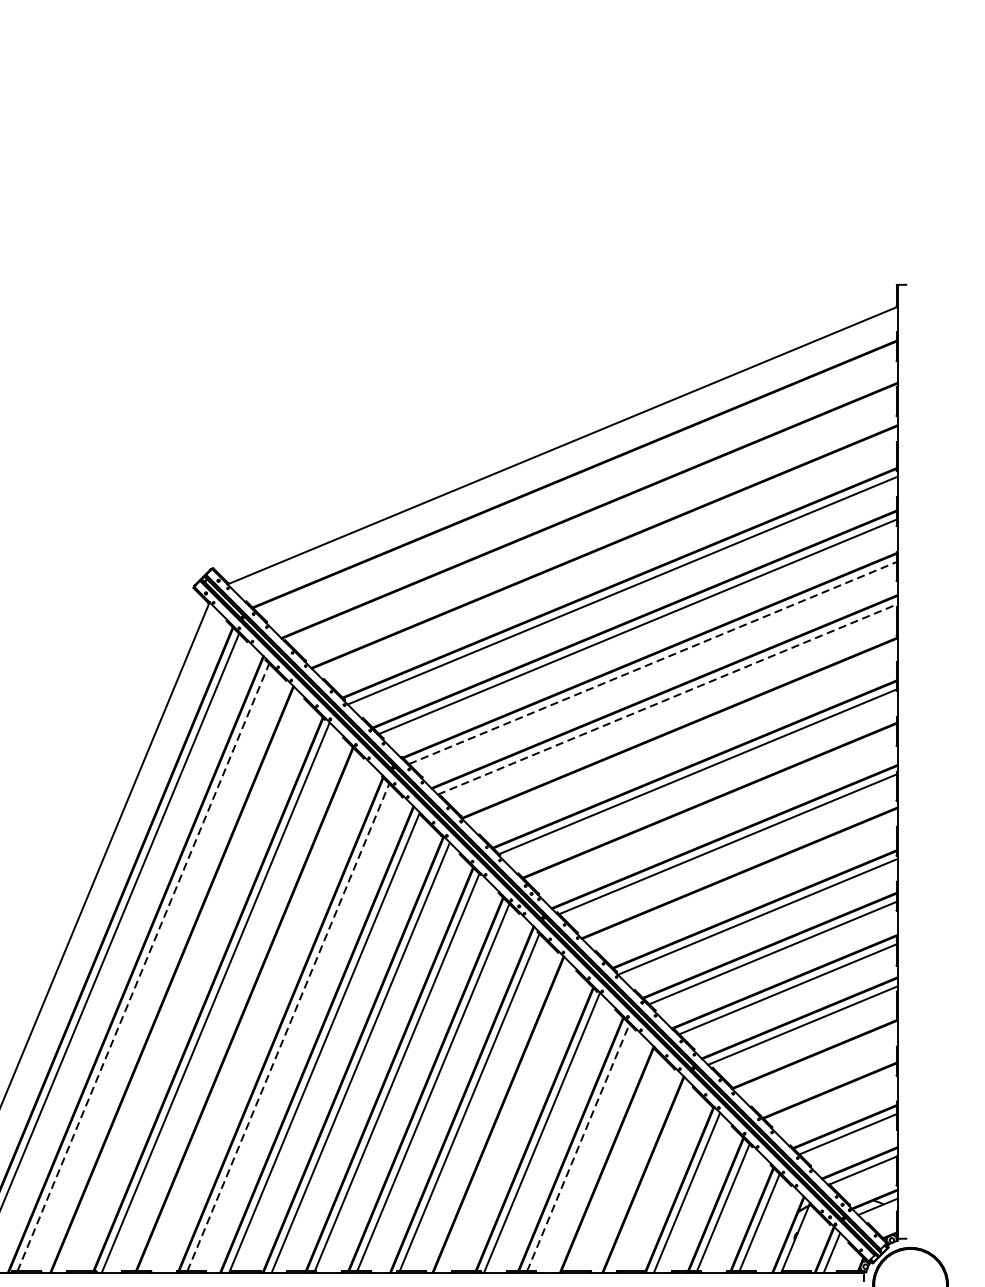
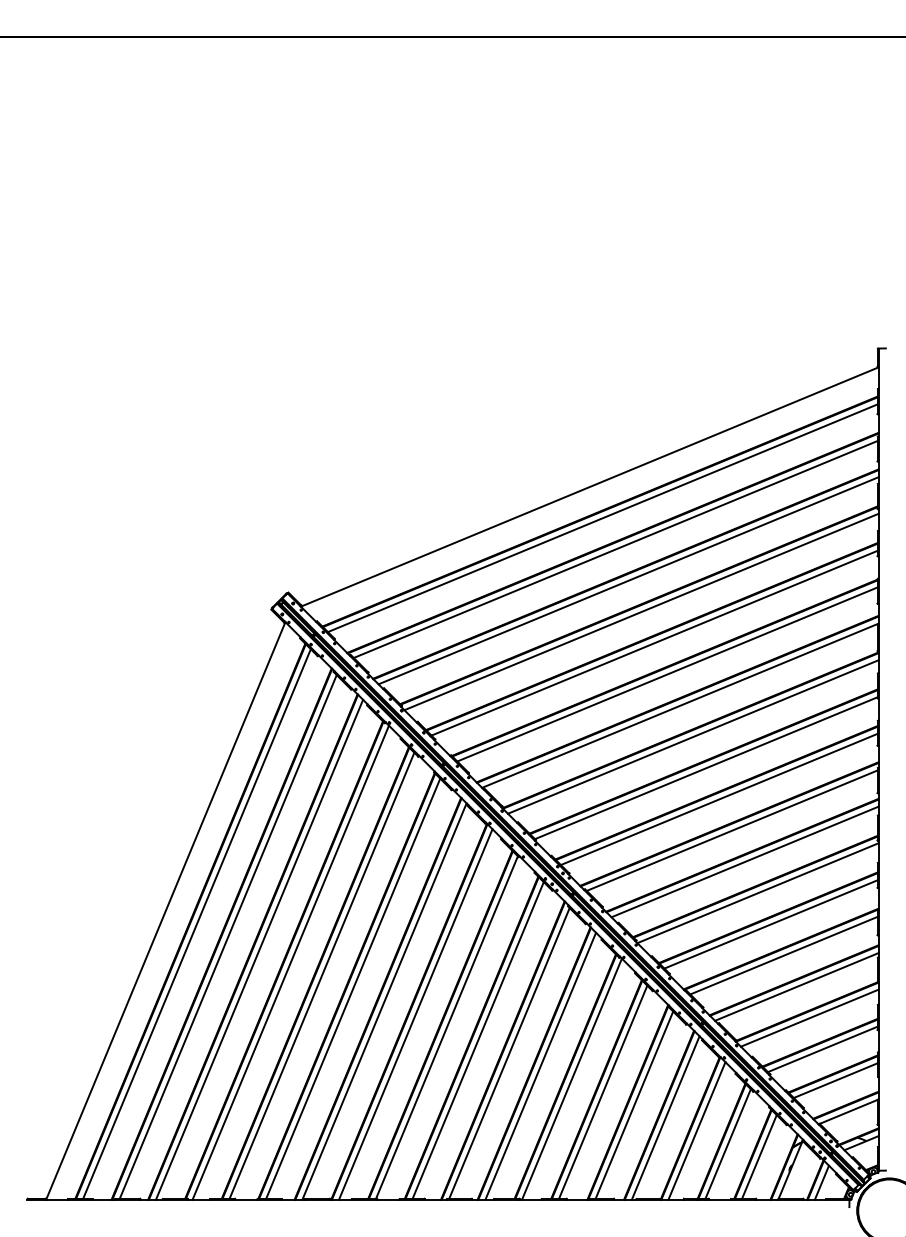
line: (577, 482) -> (602, 518), added
line: (592, 518) -> (615, 549), added
line: (607, 554) -> (628, 580), added
line: (652, 663) -> (667, 674), dashed -> solid
line: (667, 699) -> (680, 705), dashed -> solid
line: (681, 735) -> (692, 736), added
line: (712, 808) -> (718, 799), added
line: (742, 880) -> (744, 861), added
line: (143, 967) -> (228, 936), dashed -> solid
line: (179, 982) -> (259, 949), added
line: (251, 1012) -> (321, 975), added
line: (288, 1027) -> (353, 988), dashed -> solid
line: (817, 1061) -> (809, 1017), added
line: (832, 1098) -> (822, 1049), added
line: (505, 1116) -> (540, 1065), added
line: (578, 1146) -> (603, 1091), dashed -> solid
line: (614, 1161) -> (634, 1104), added
line: (650, 1177) -> (665, 1117), added

